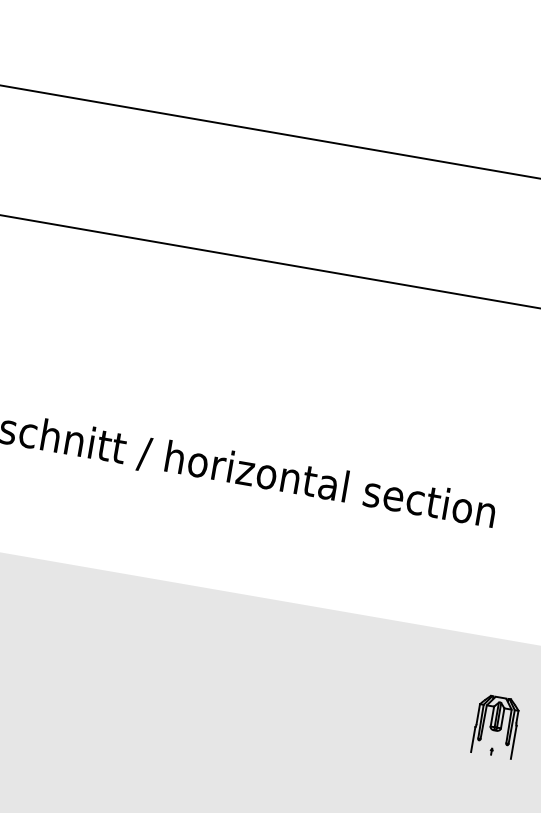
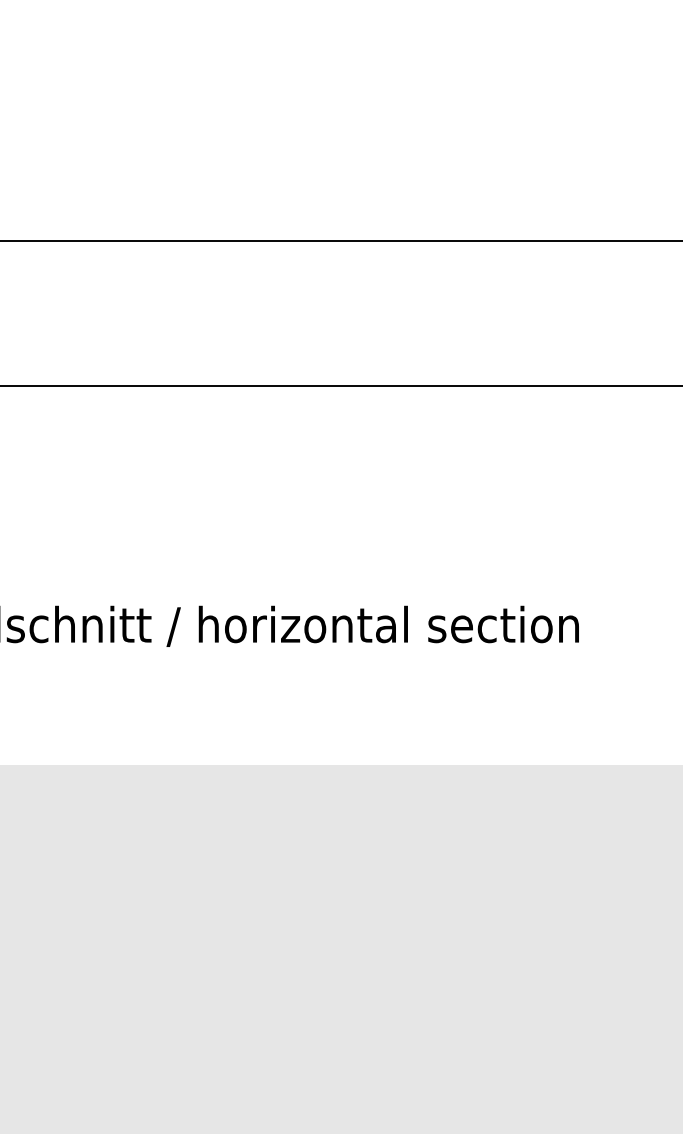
part: (496, 726) -> (621, 864), removed

